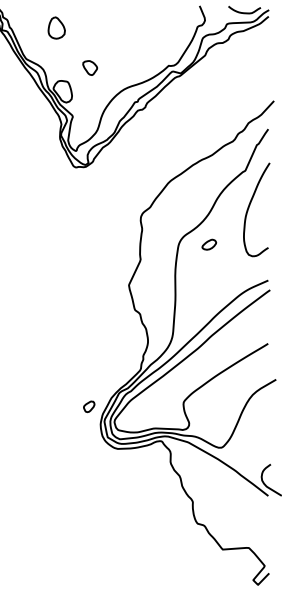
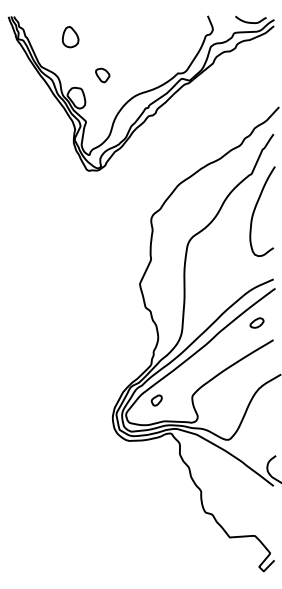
part: (208, 244) -> (256, 322), moved
part: (88, 406) -> (156, 400), moved

